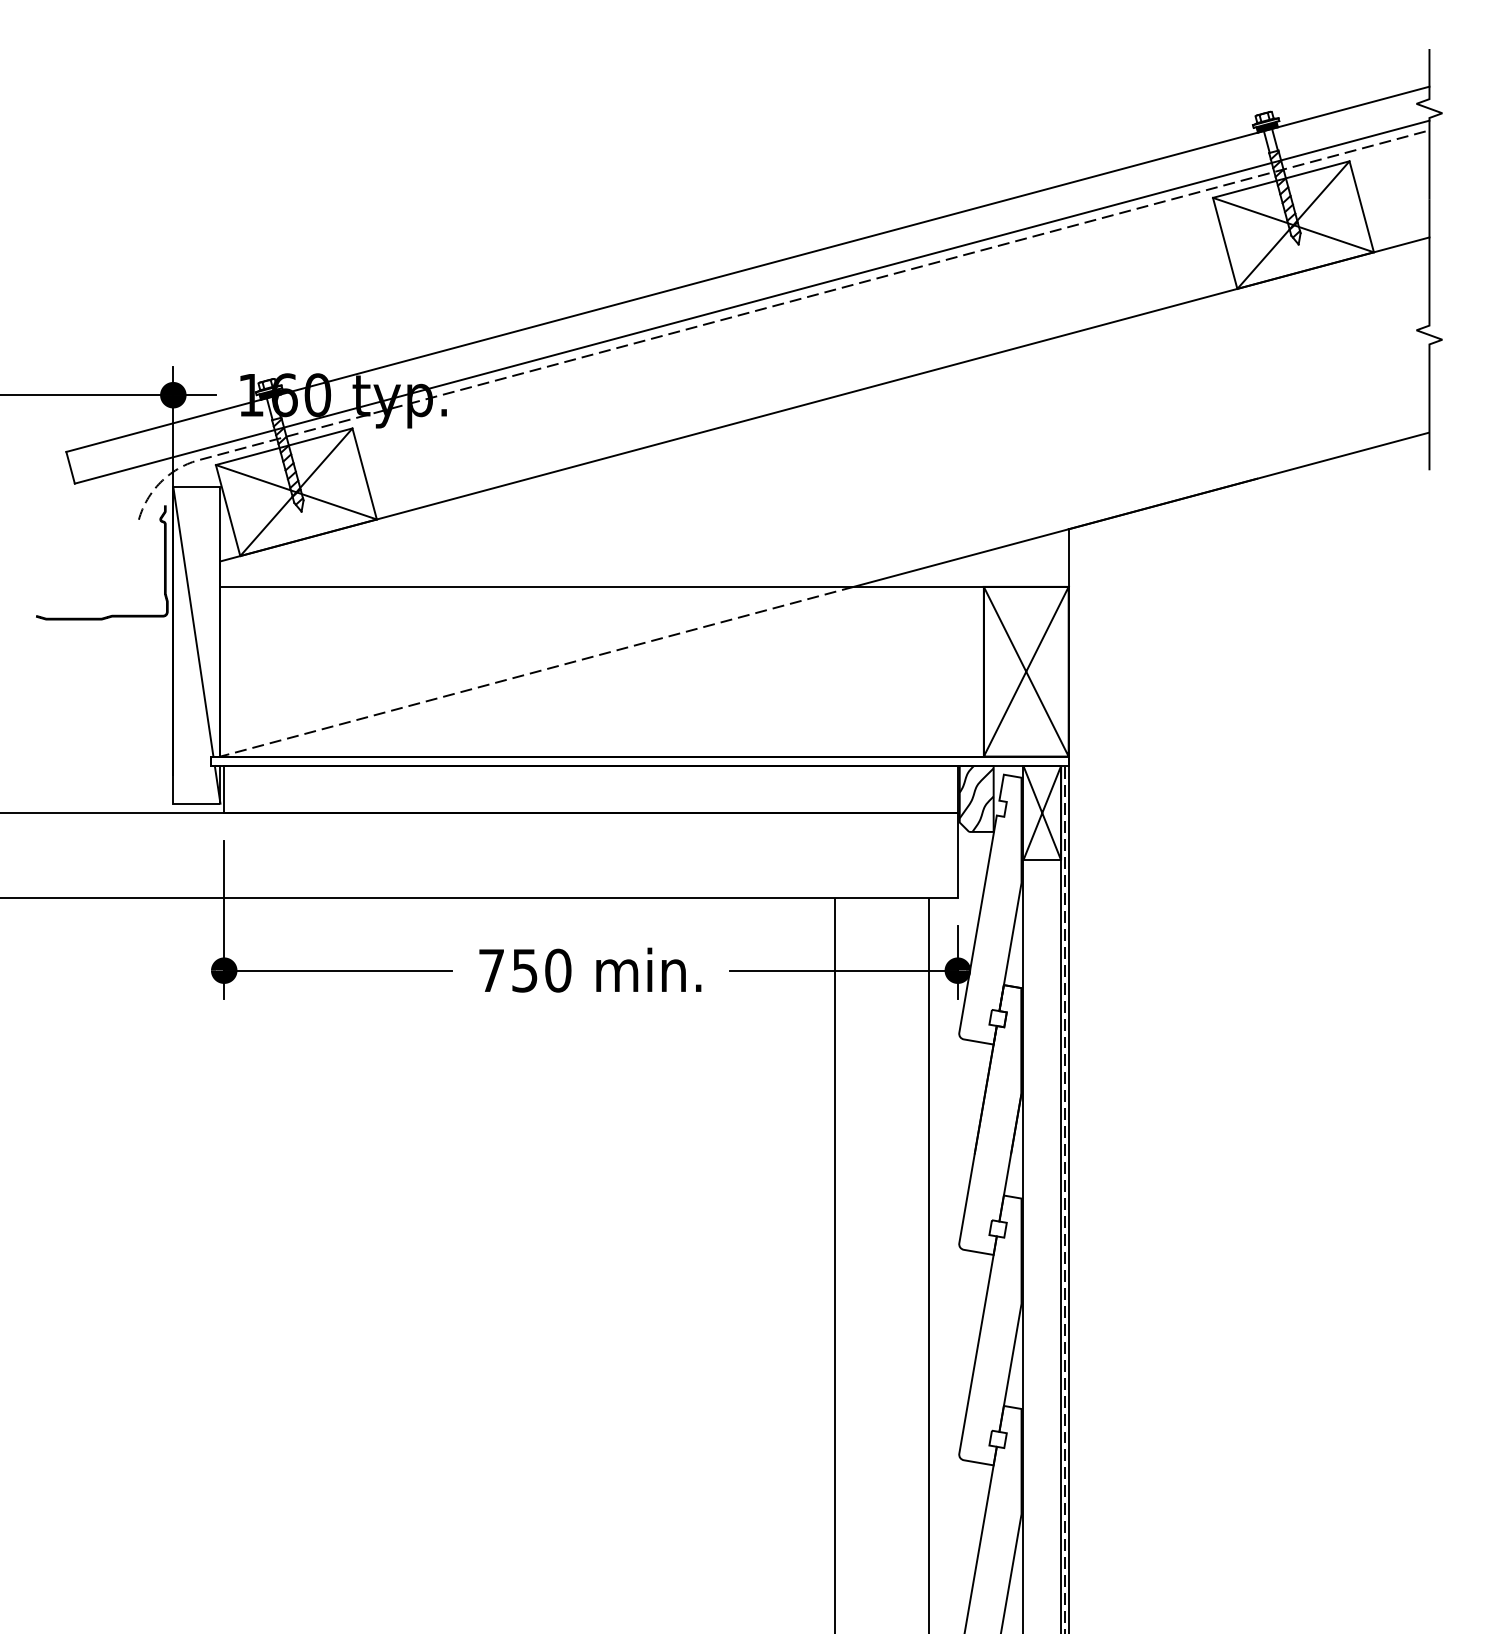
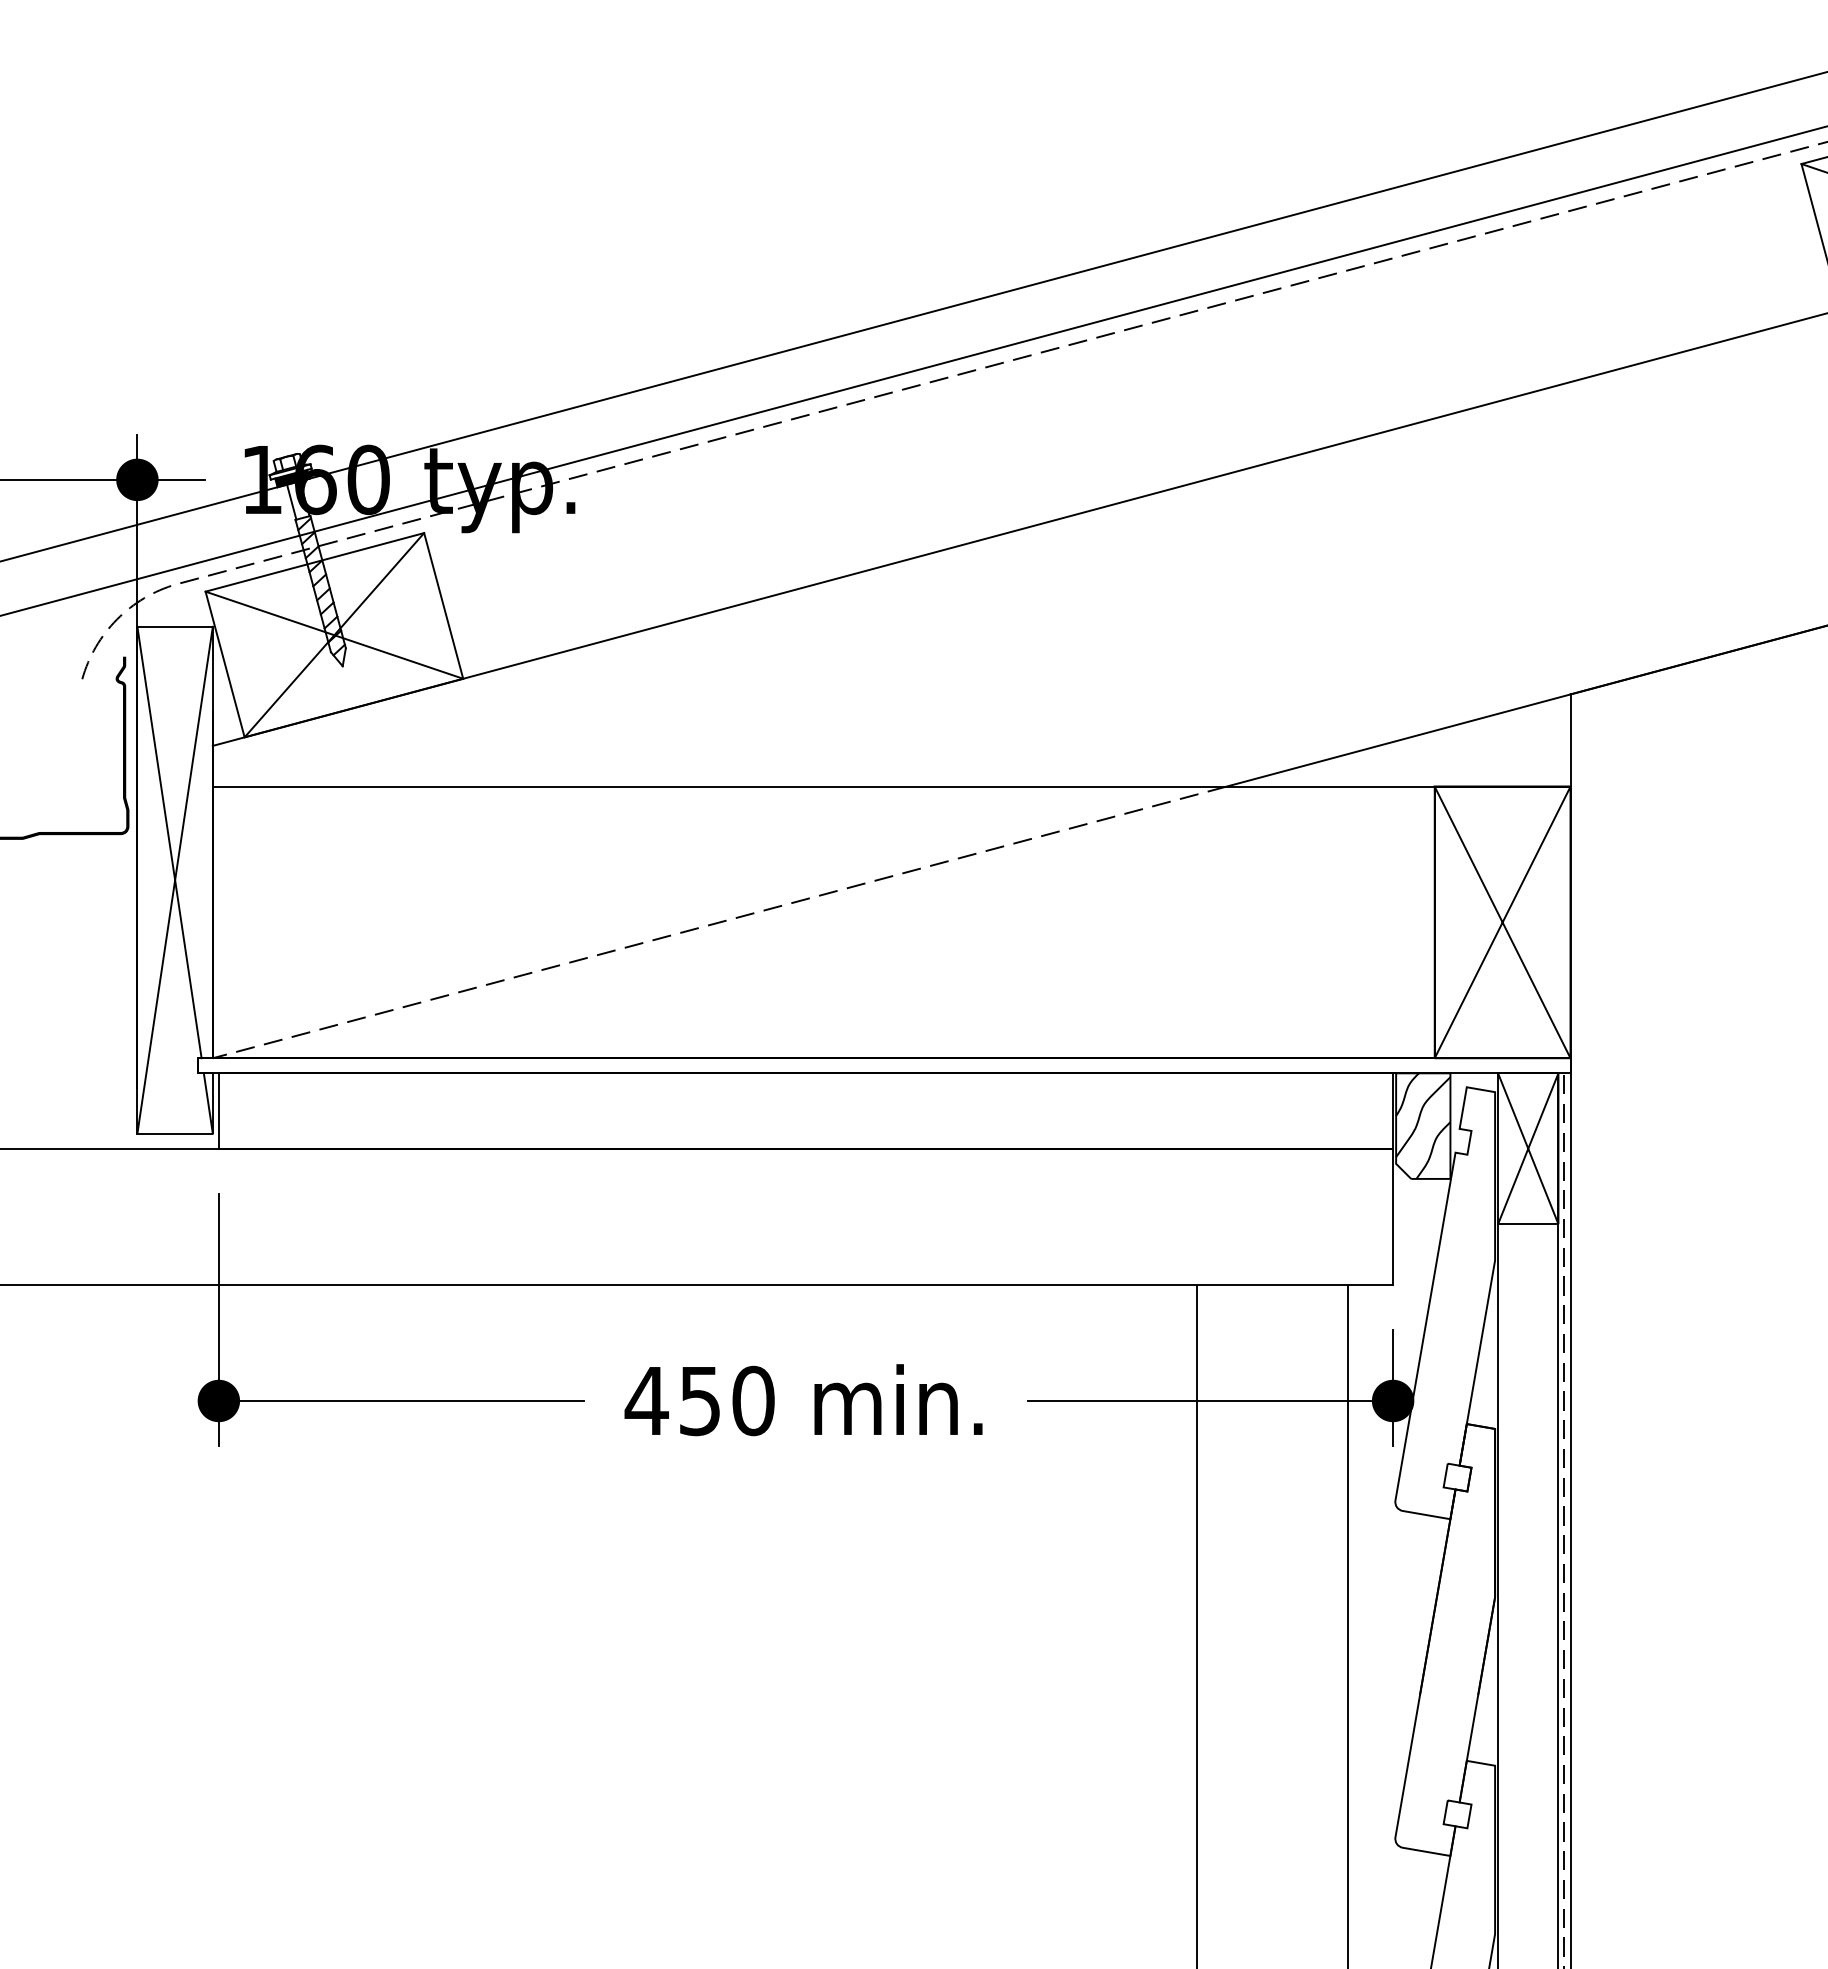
line: (196, 645) -> (174, 880), added
text: (491, 970) -> (646, 1400), 750 -> 450

